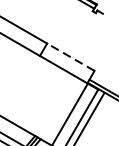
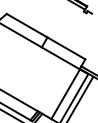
line: (70, 57) -> (66, 48), dashed -> solid

